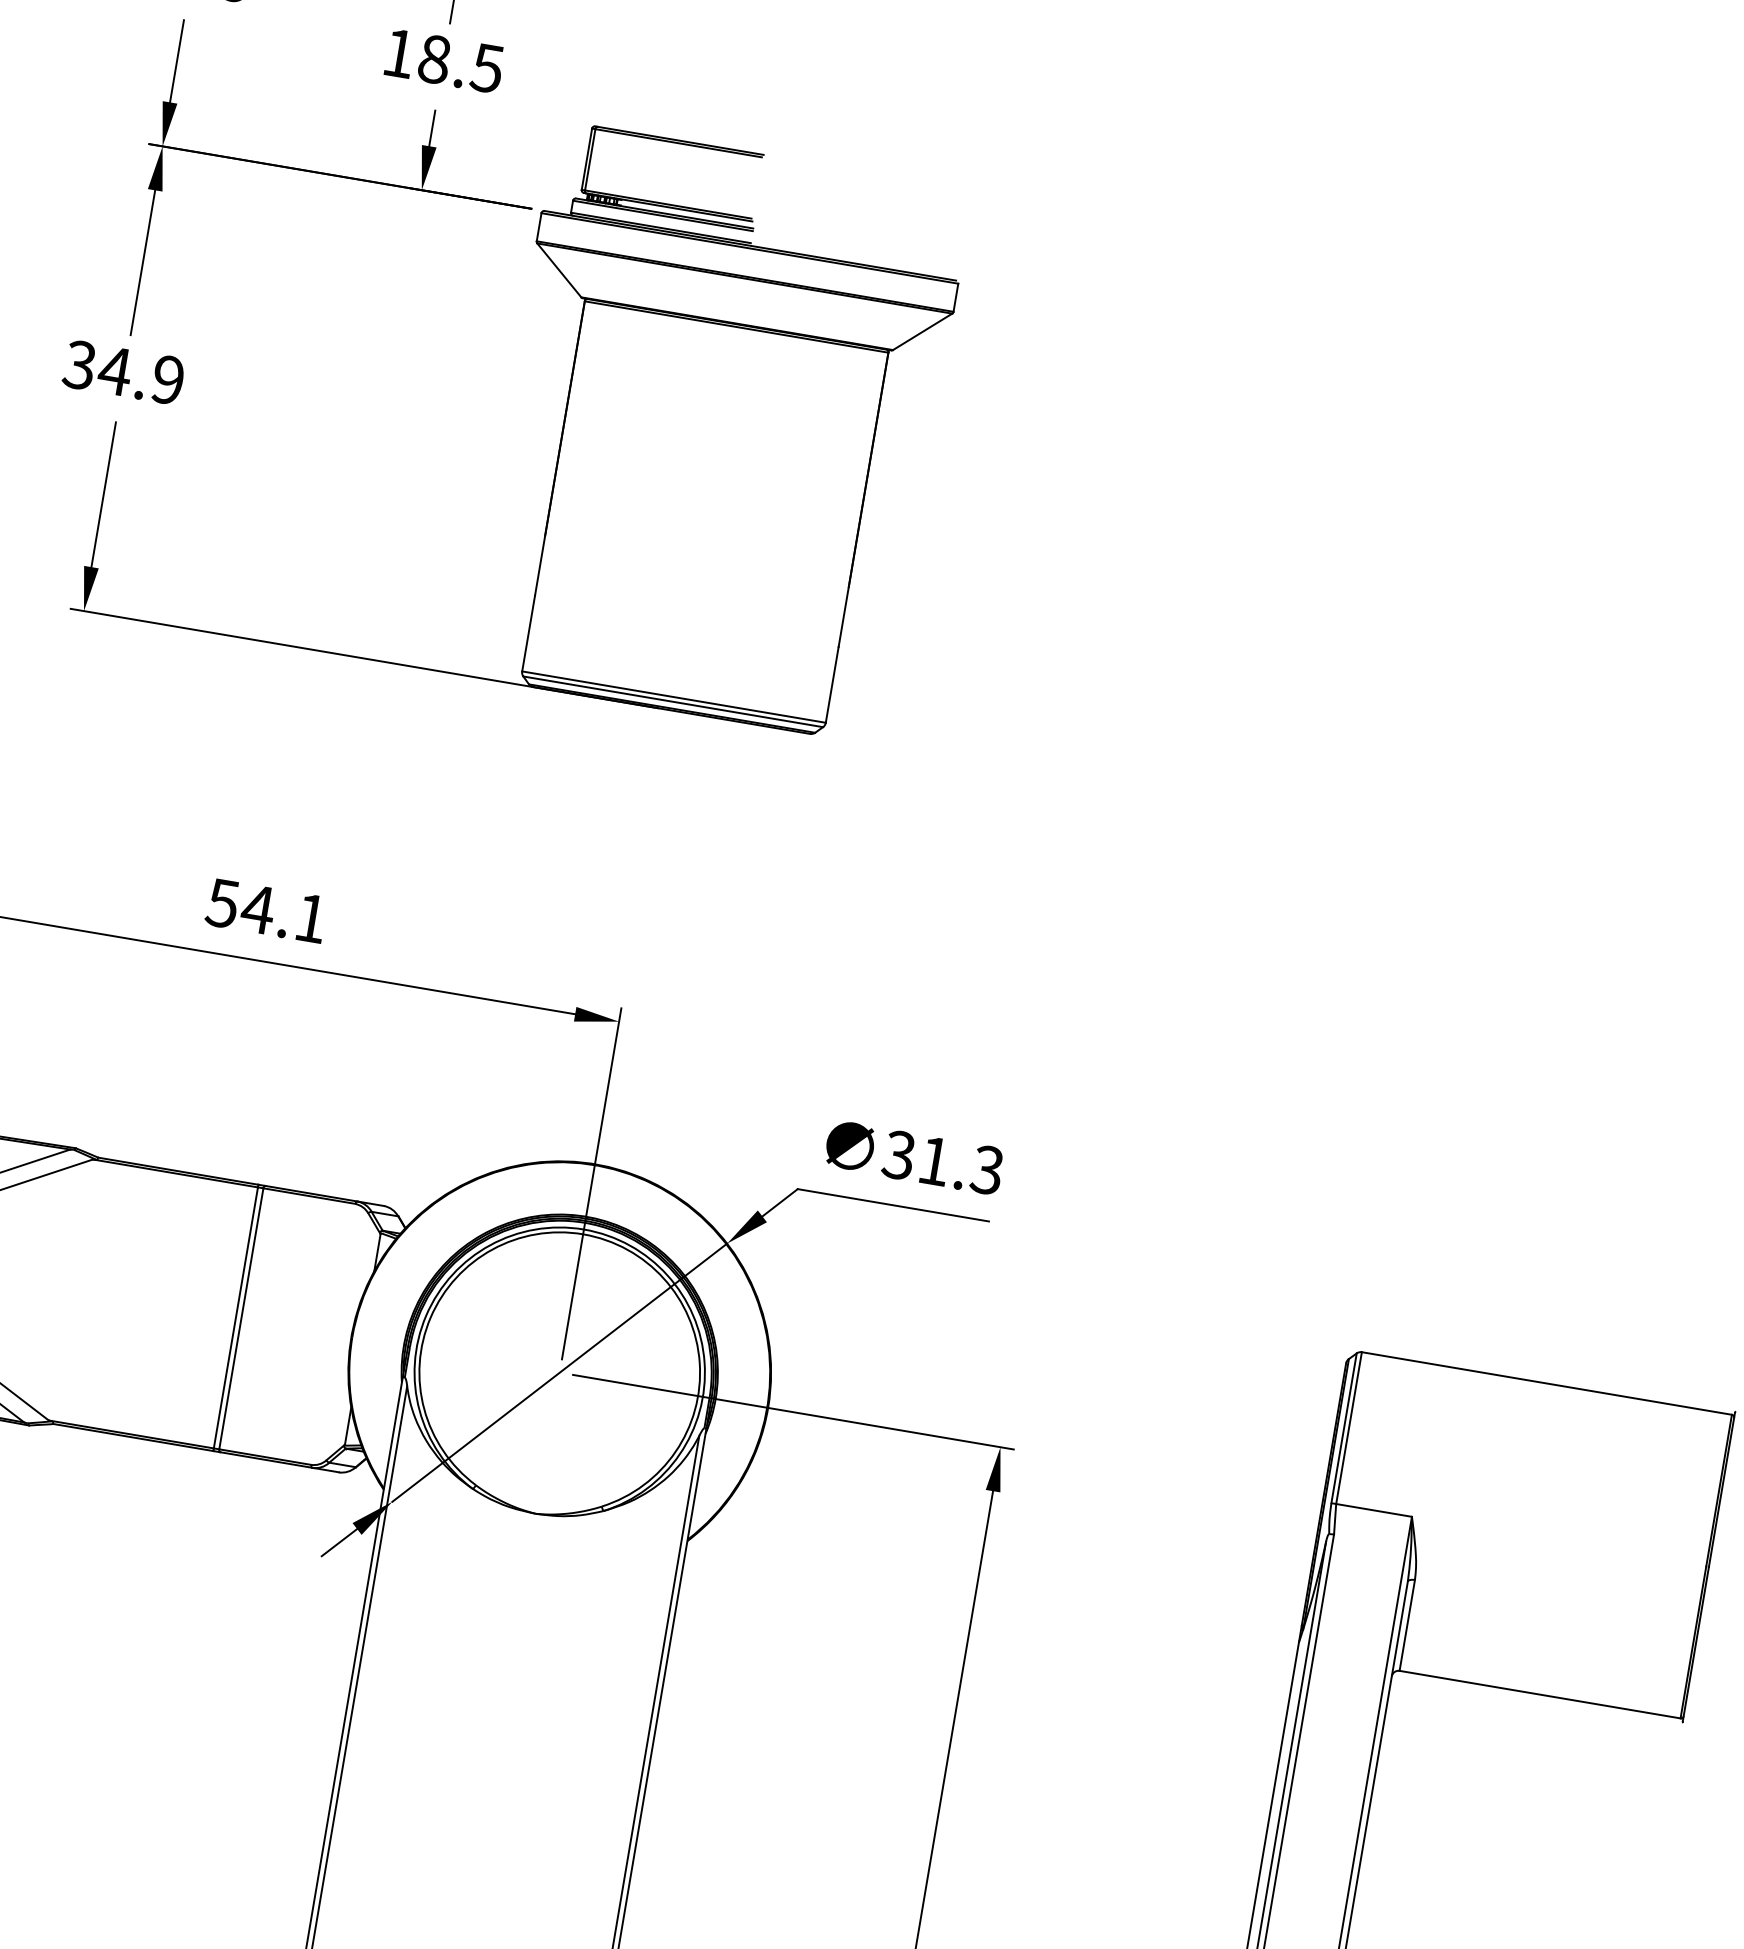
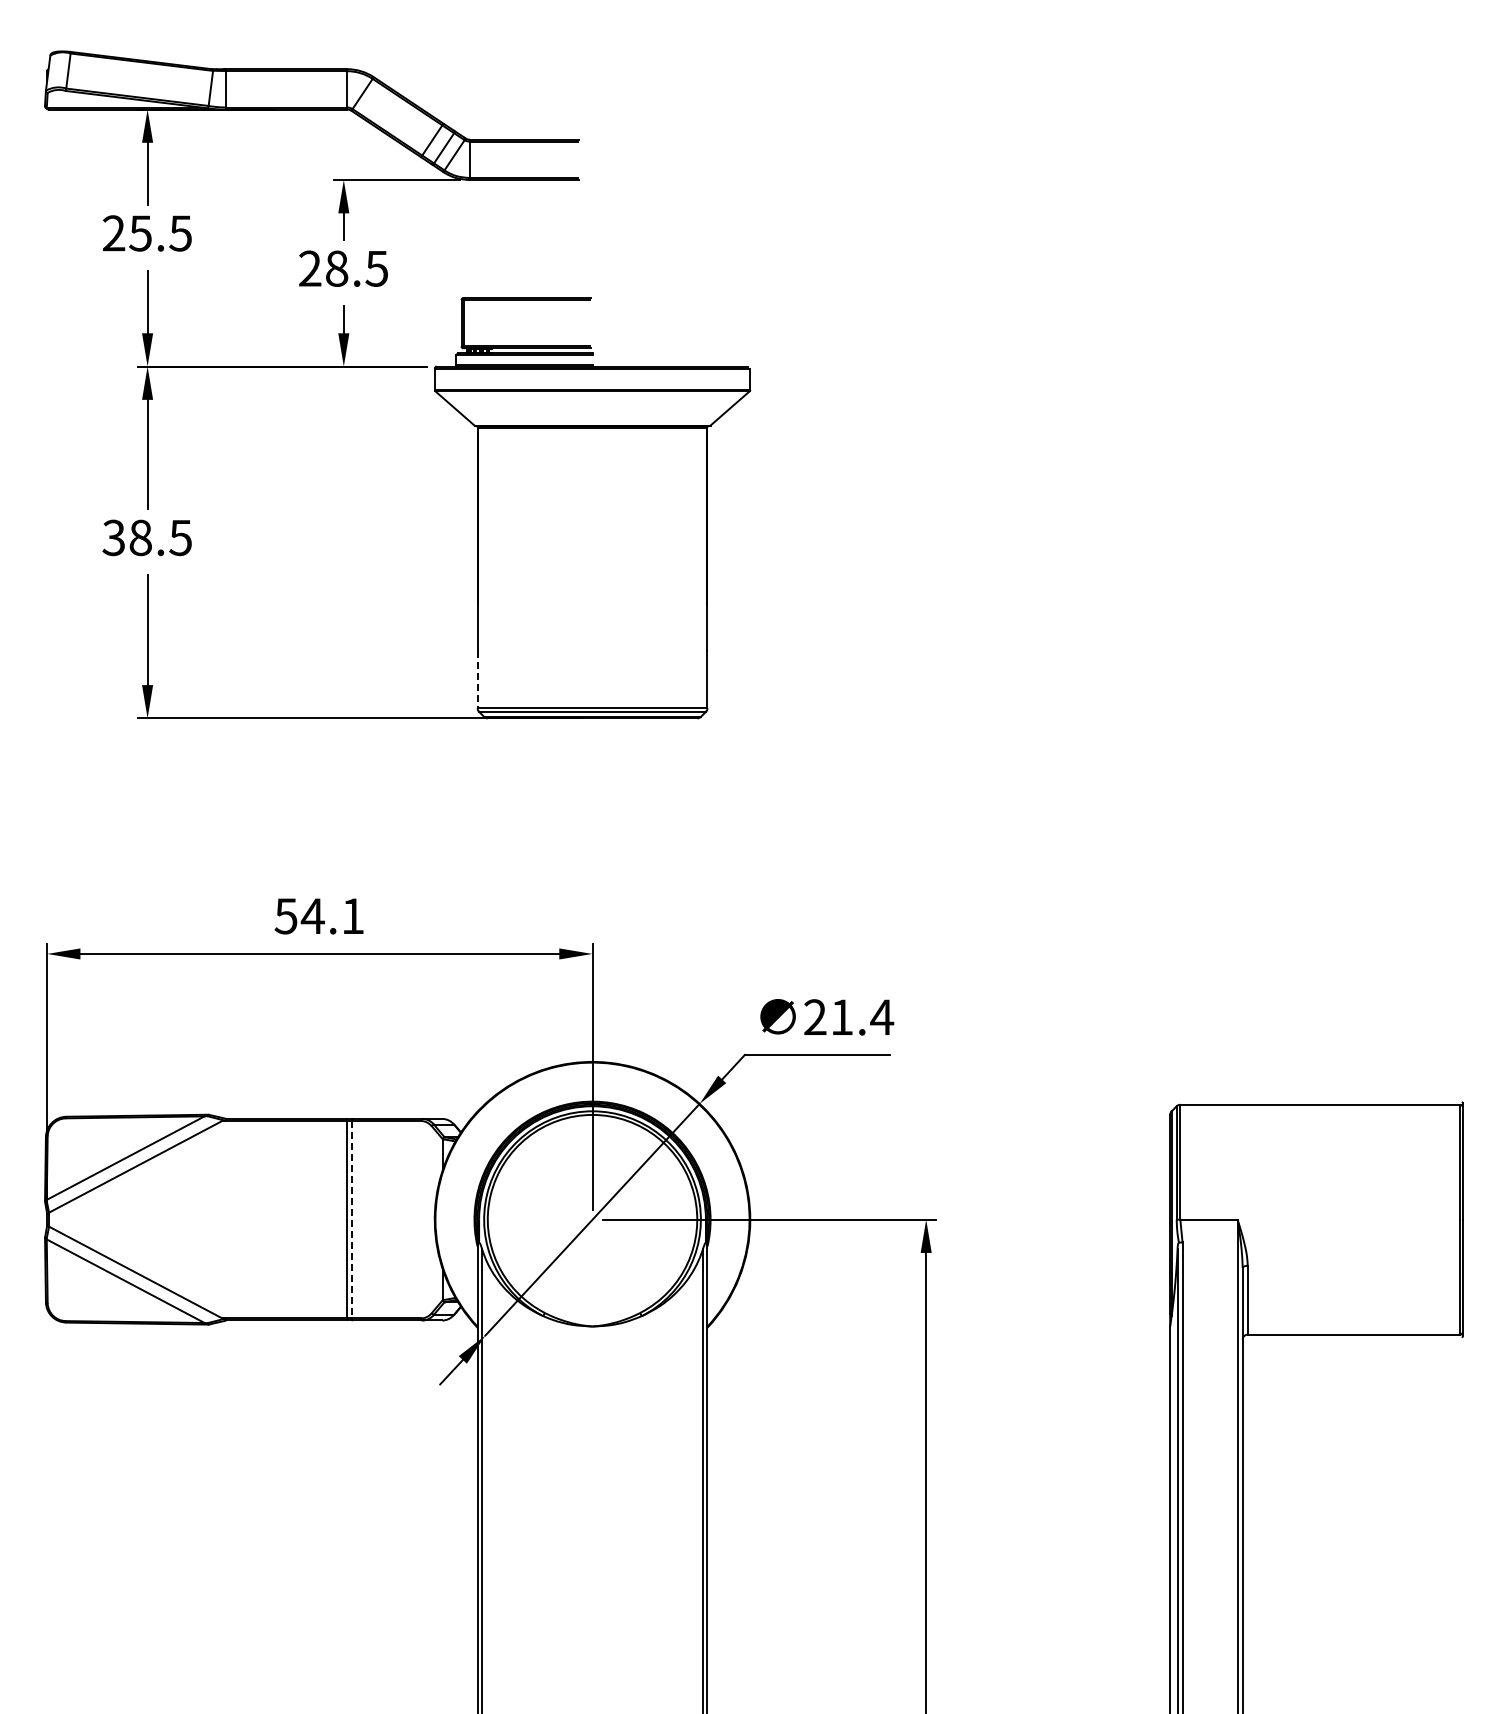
text: (399, 53) -> (310, 268), 18.5 -> 28.5
text: (140, 374) -> (159, 537), 34.9 -> 38.5
line: (528, 633) -> (477, 679), solid -> dashed
text: (943, 1162) -> (848, 1017), 31.3 -> 21.4
line: (241, 1318) -> (351, 1219), solid -> dashed

